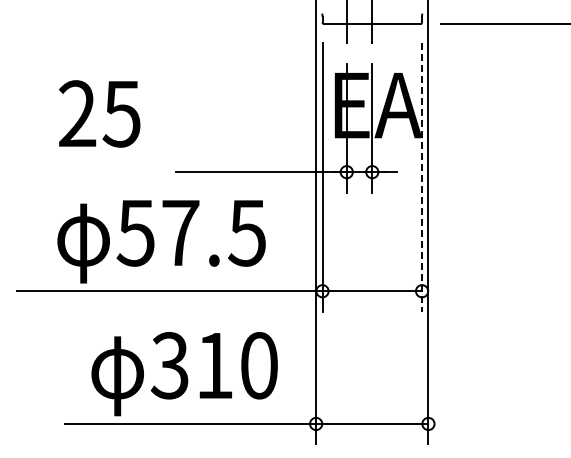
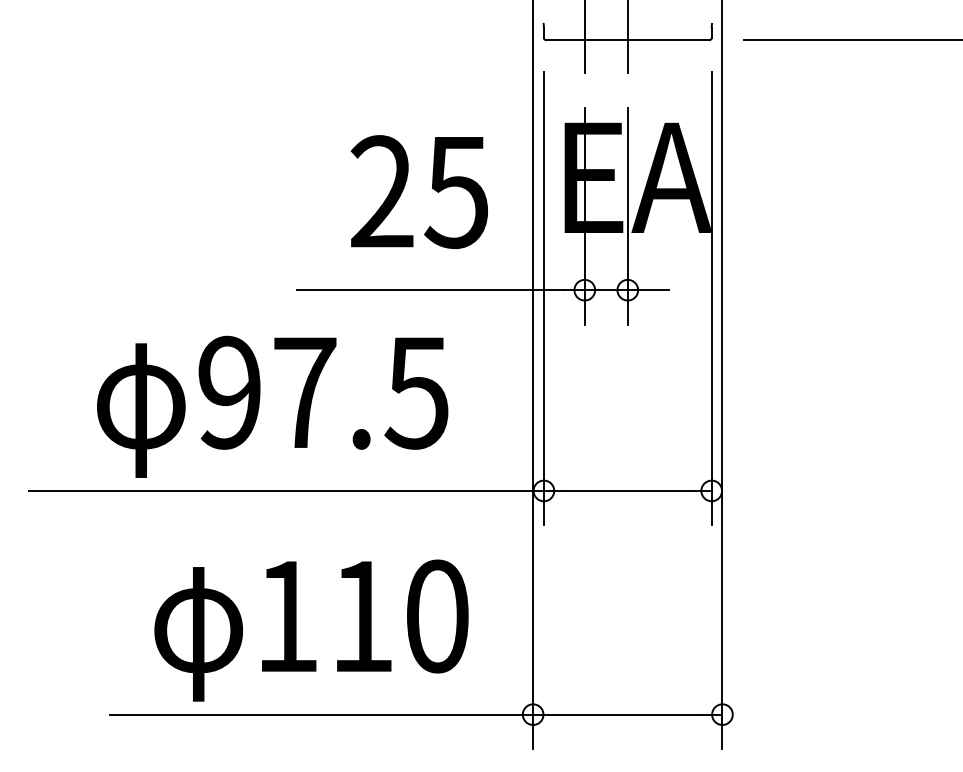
text: (99, 113) -> (419, 191), moved
line: (422, 177) -> (712, 299), dashed -> solid
text: (135, 232) -> (228, 391), 57.5 -> 97.5
text: (169, 365) -> (285, 616), 310 -> 110

